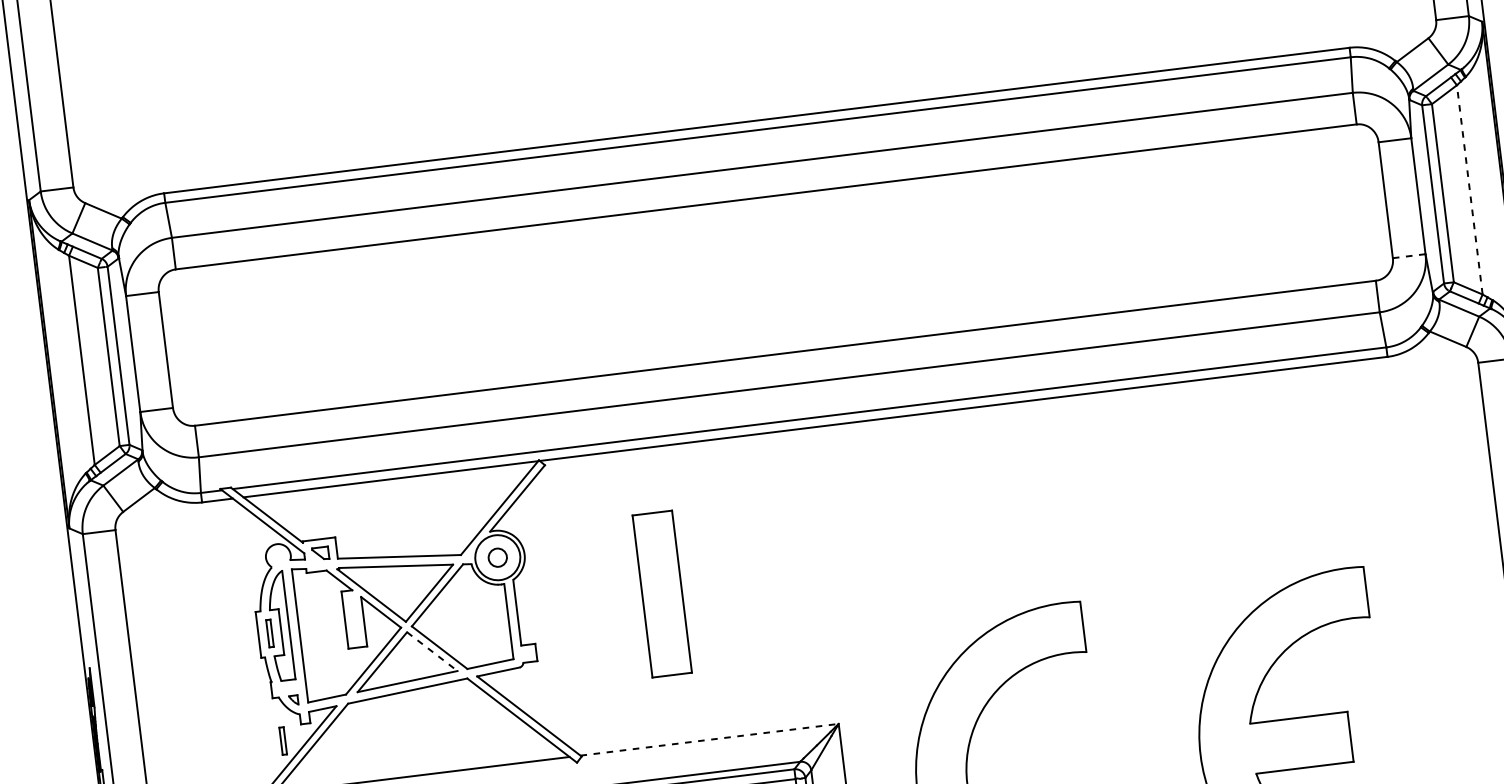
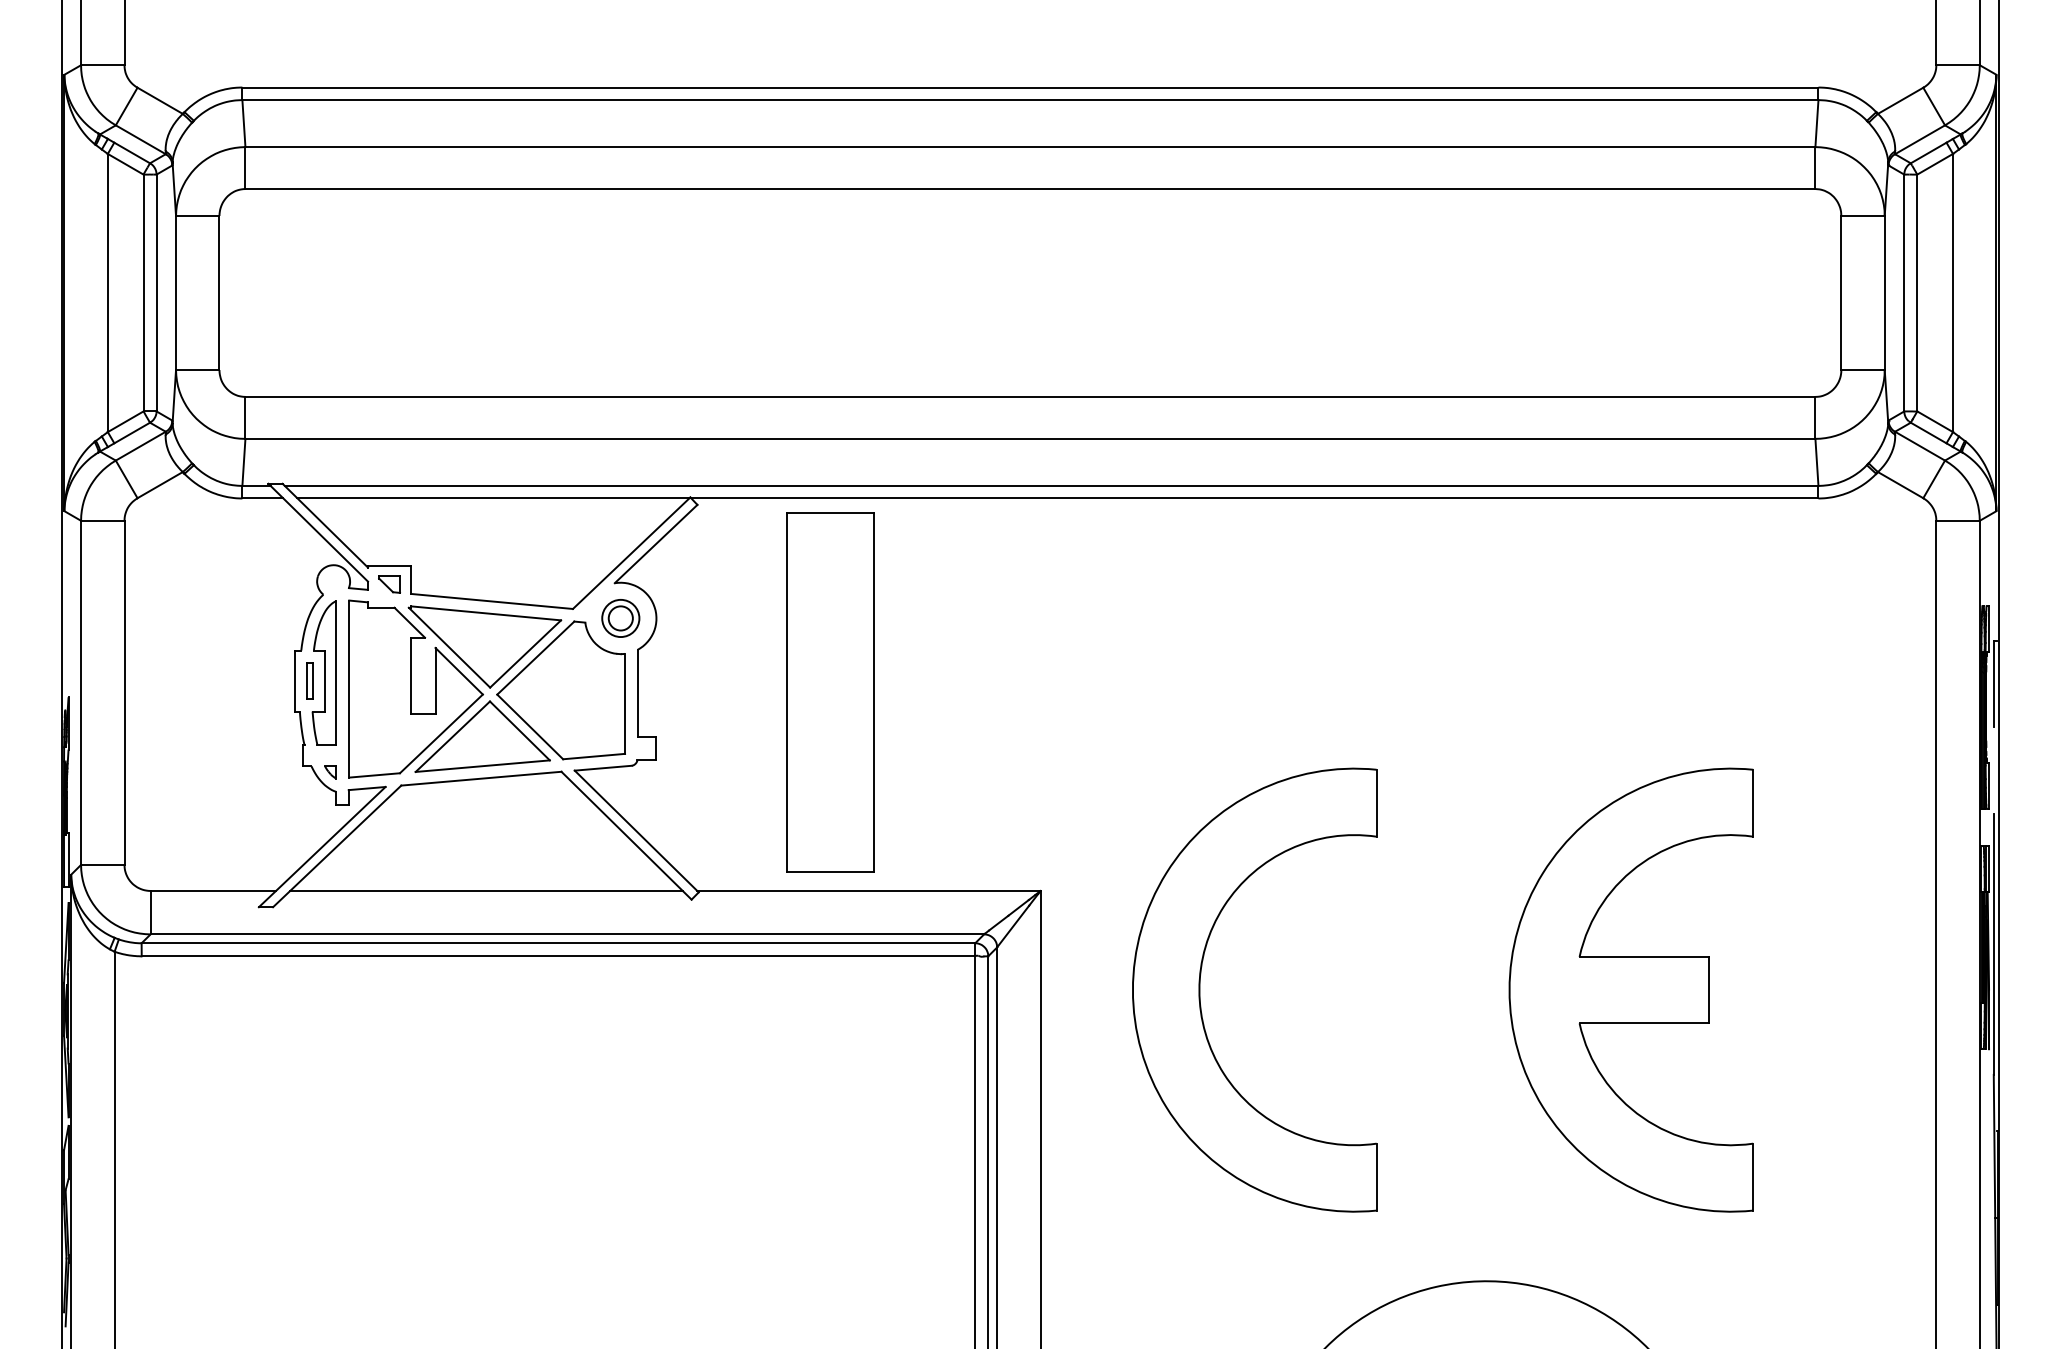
line: (1470, 189) -> (1953, 292), dashed -> solid
line: (1409, 256) -> (1863, 370), dashed -> solid
circle: (497, 557) -> (620, 618), size x0.62
part: (662, 594) -> (830, 692), size x1.67
line: (431, 651) -> (519, 730), dashed -> solid
line: (709, 739) -> (868, 890), dashed -> solid
part: (282, 740) -> (309, 823), removed

